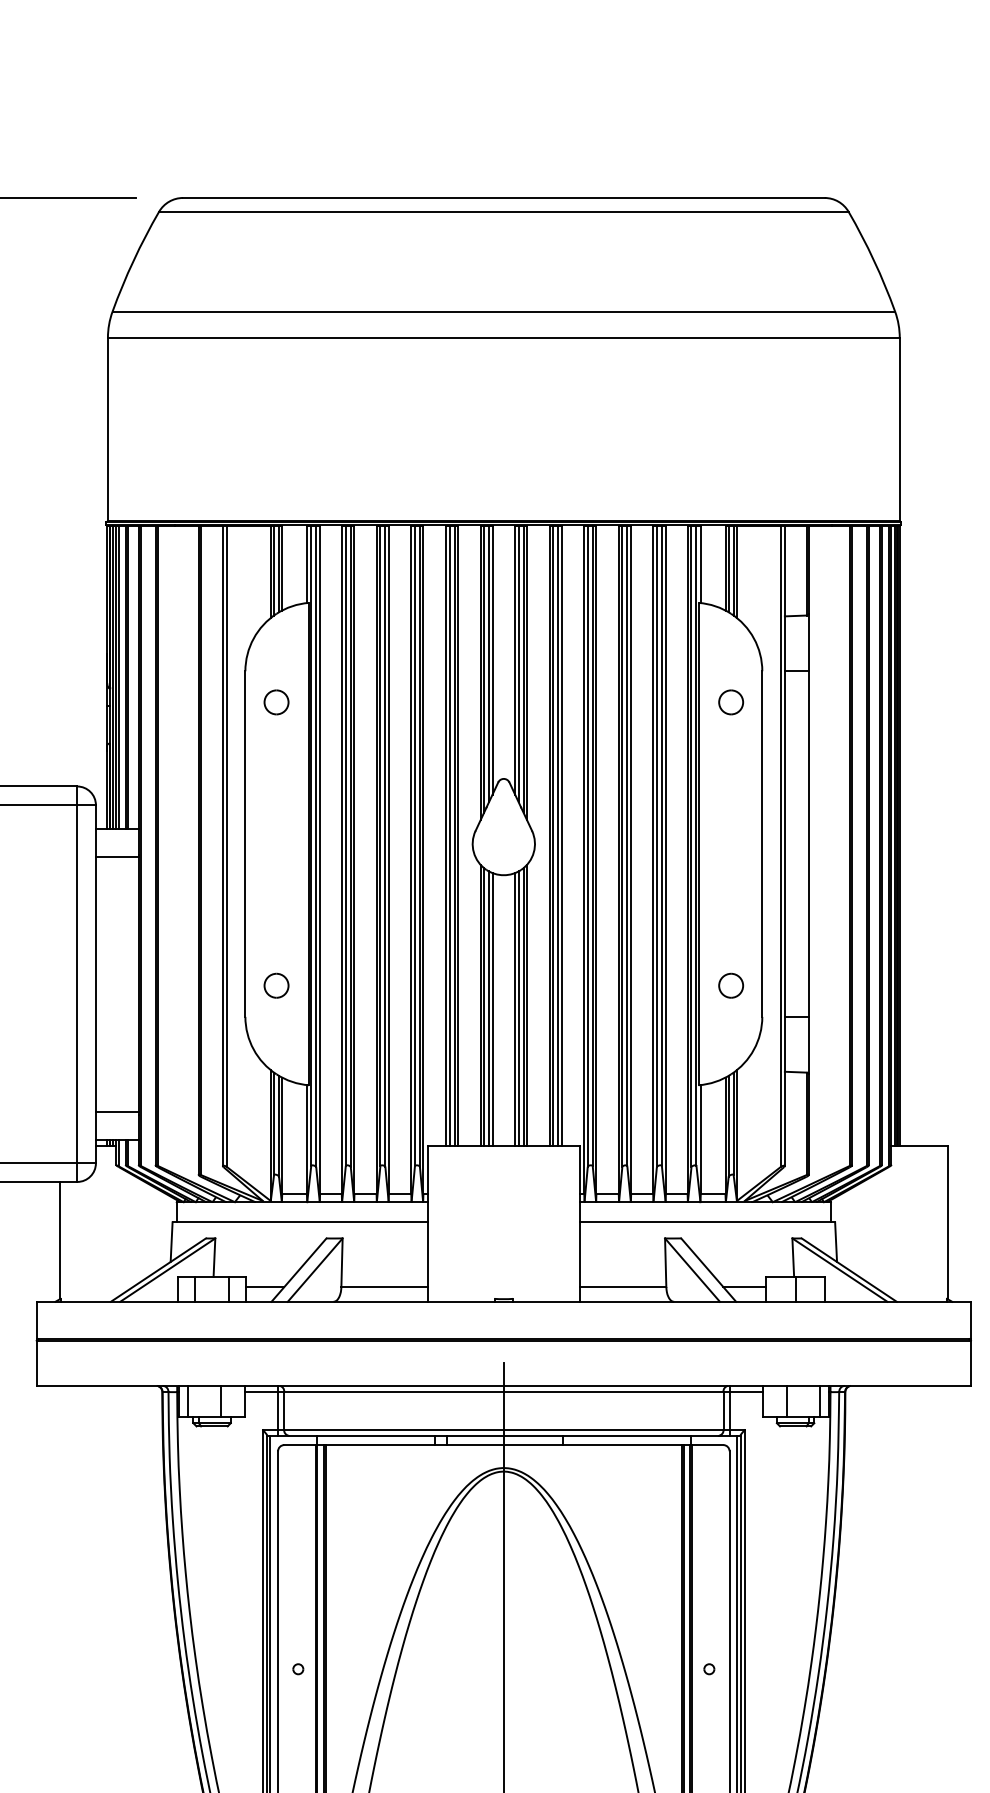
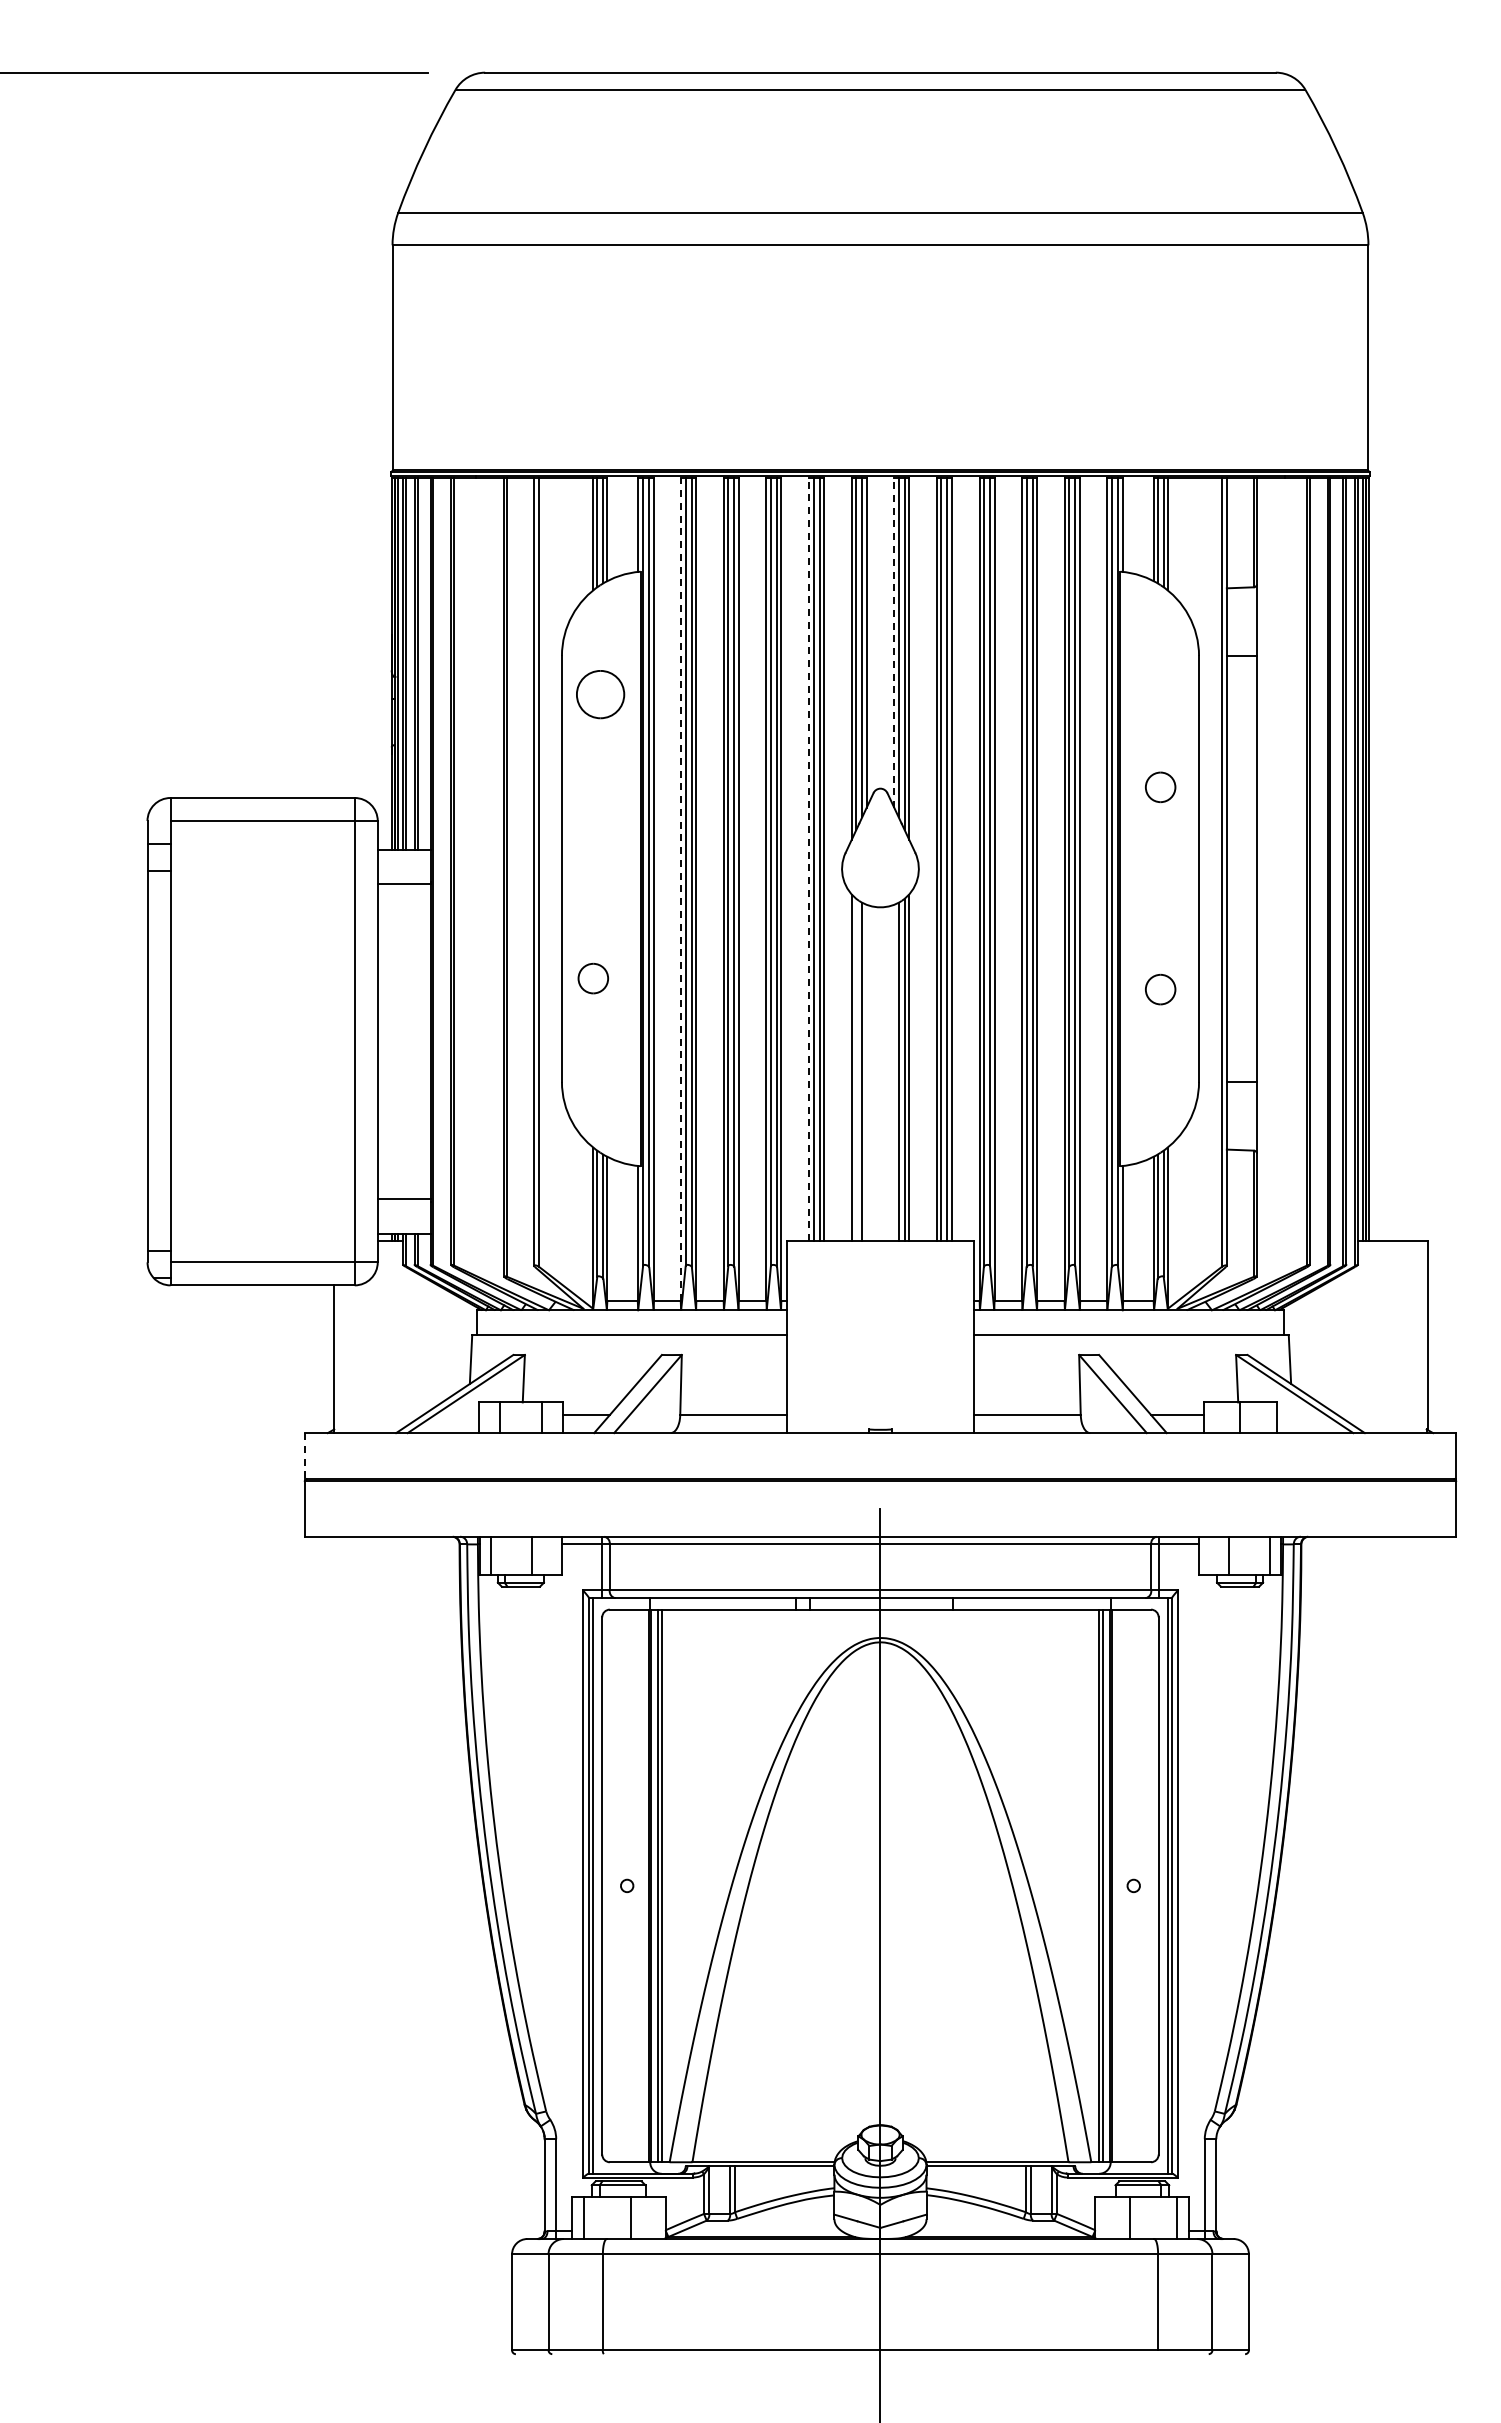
line: (515, 660) -> (894, 642), solid -> dashed
part: (275, 701) -> (599, 693), size x1.6
part: (731, 701) -> (1160, 786), moved
line: (446, 836) -> (809, 859), solid -> dashed
line: (341, 860) -> (680, 889), solid -> dashed
part: (275, 985) -> (592, 978), moved
part: (731, 985) -> (1160, 989), moved
line: (484, 1006) -> (856, 1069), removed
line: (492, 1009) -> (866, 1072), removed
line: (515, 1009) -> (894, 1072), removed
line: (36, 1320) -> (304, 1456), solid -> dashed

